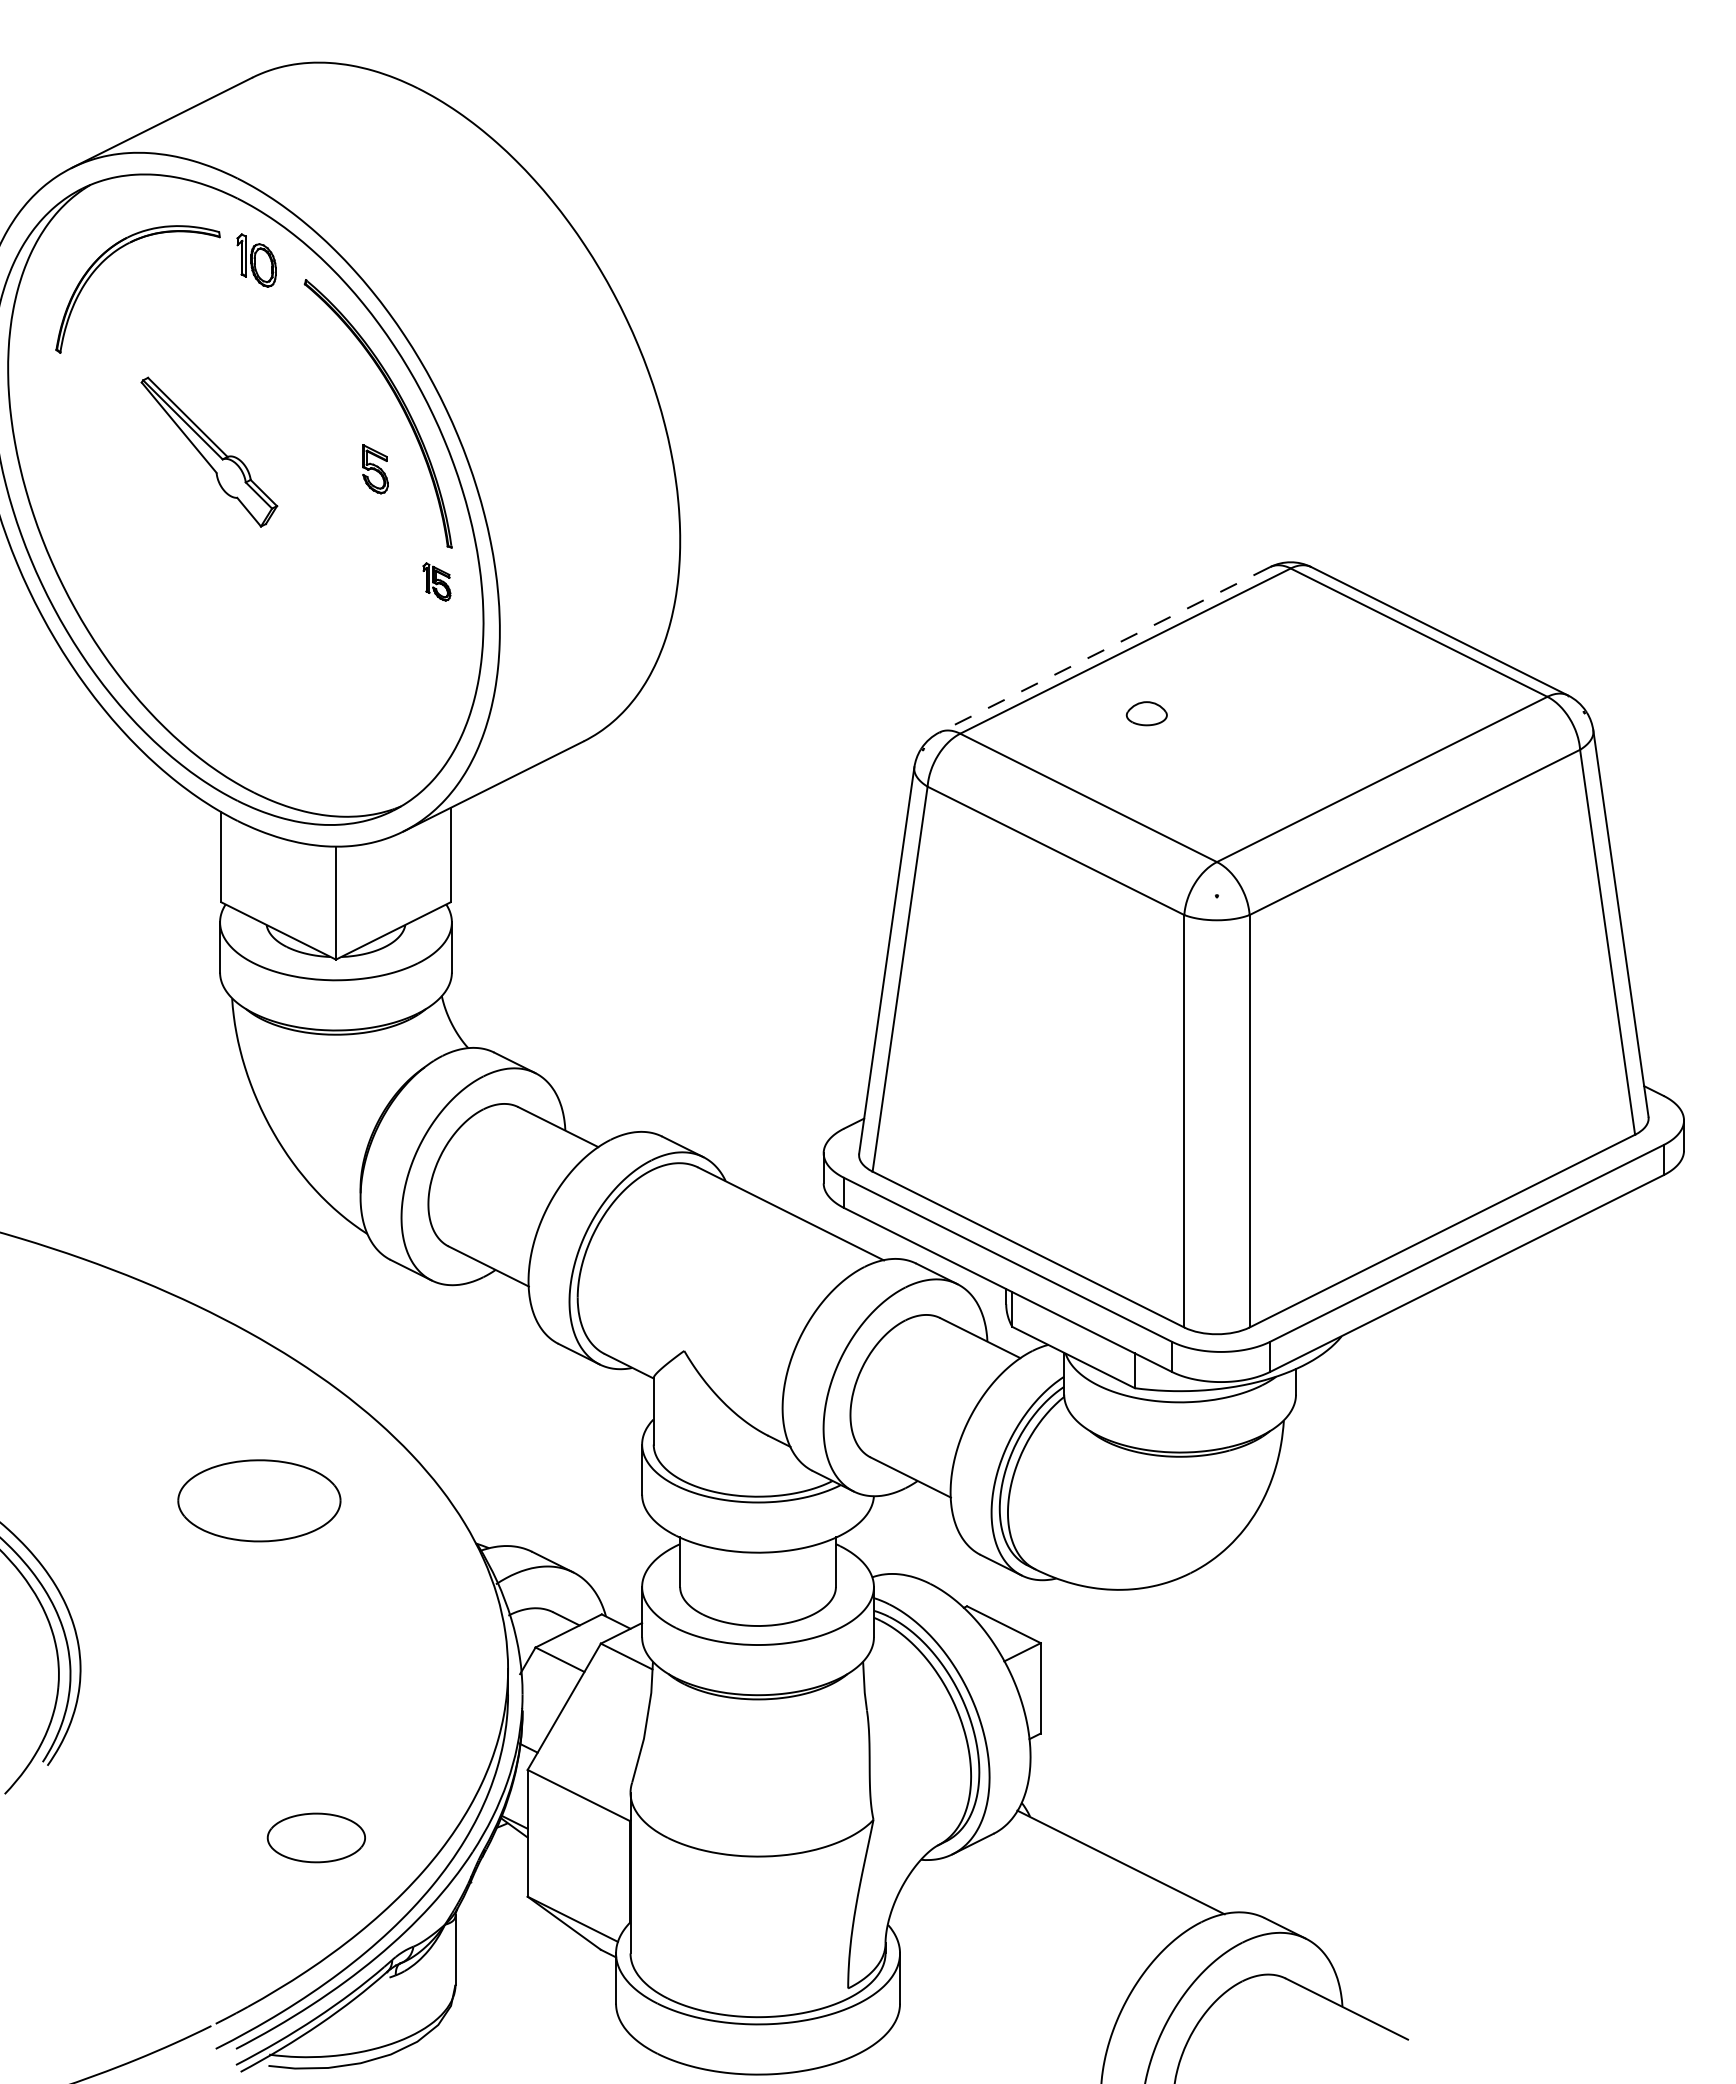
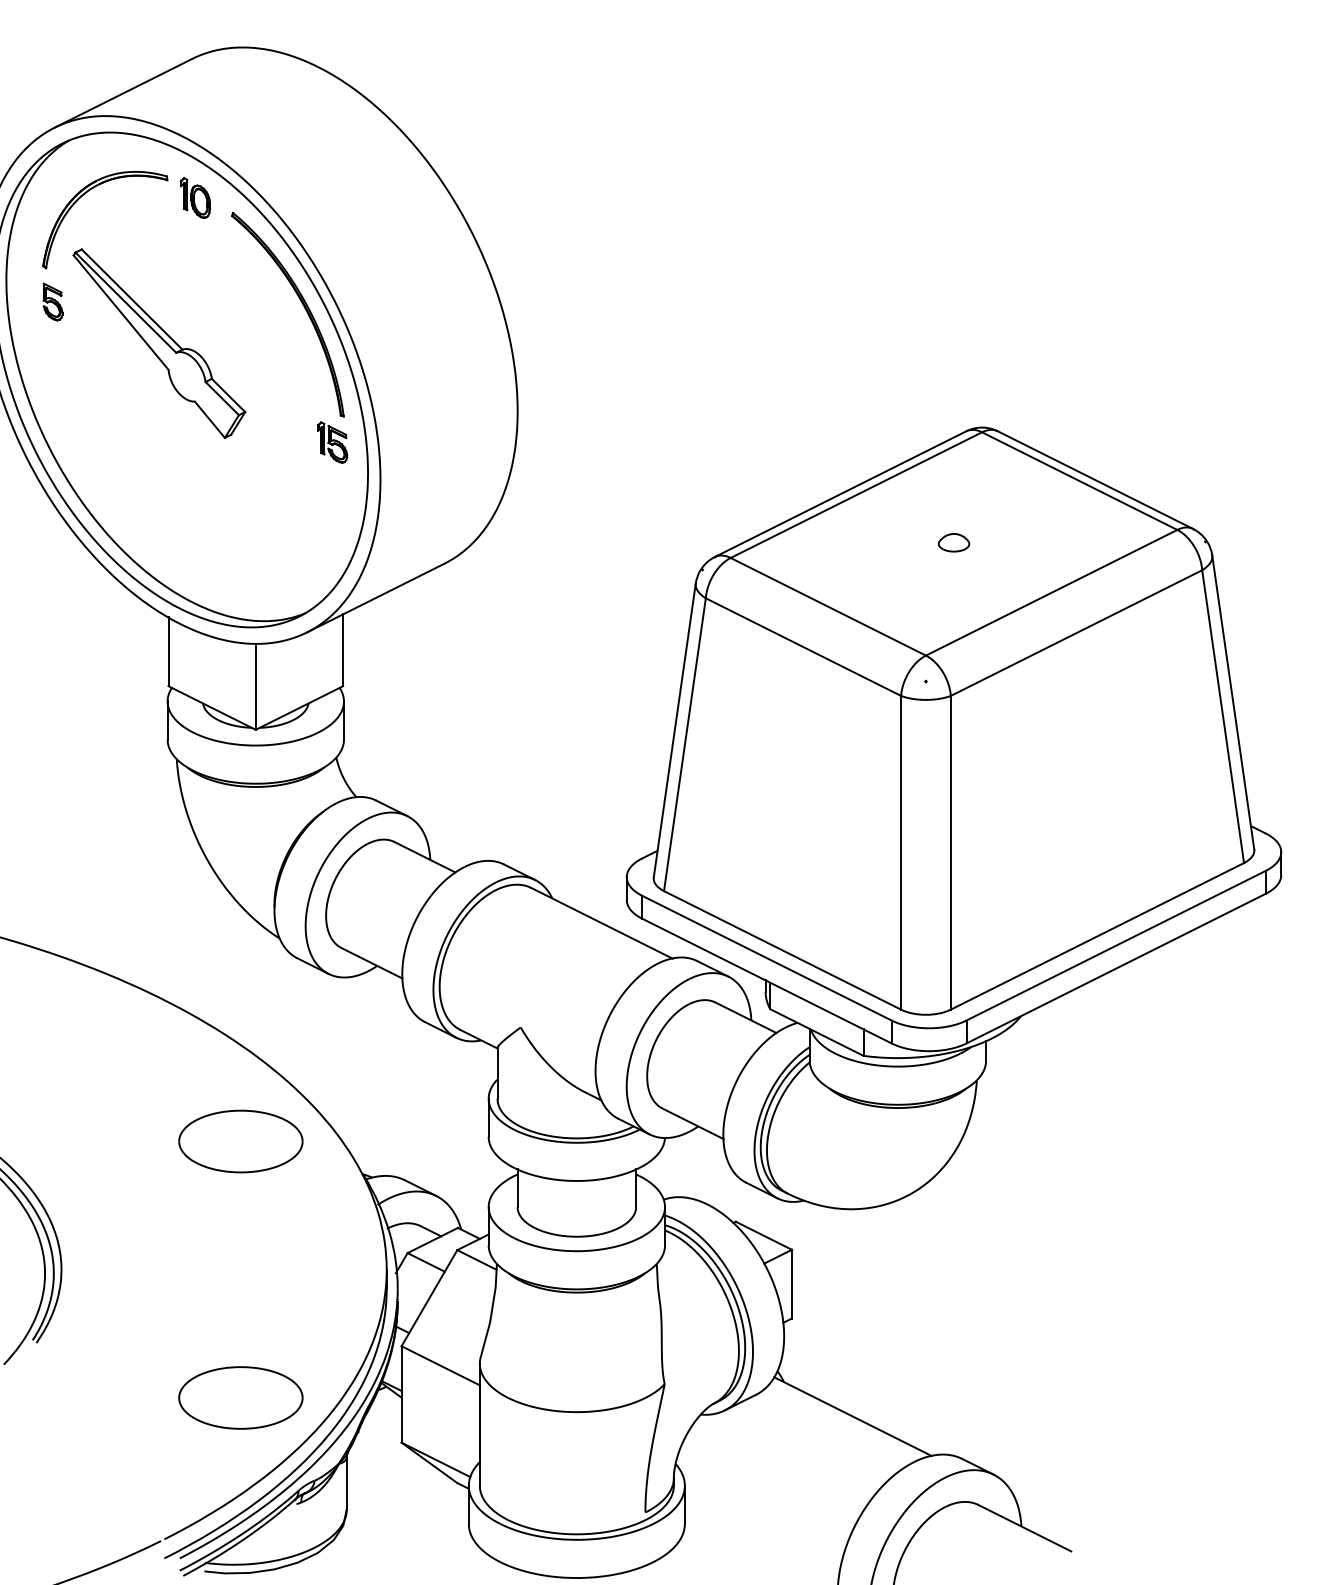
part: (209, 452) -> (159, 344), size x1.67
part: (375, 469) -> (53, 302), moved
part: (436, 581) -> (332, 442), size x1.43
line: (1104, 649) -> (840, 493), dashed -> solid
part: (1146, 713) -> (953, 542), moved
part: (259, 1500) -> (240, 1141), moved
part: (316, 1837) -> (240, 1397), size x1.67

